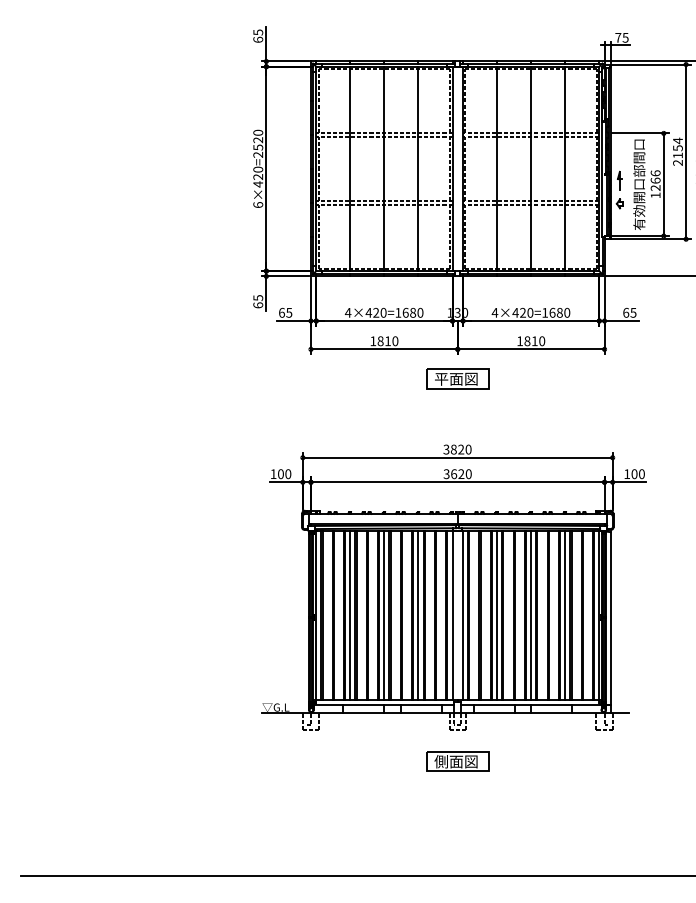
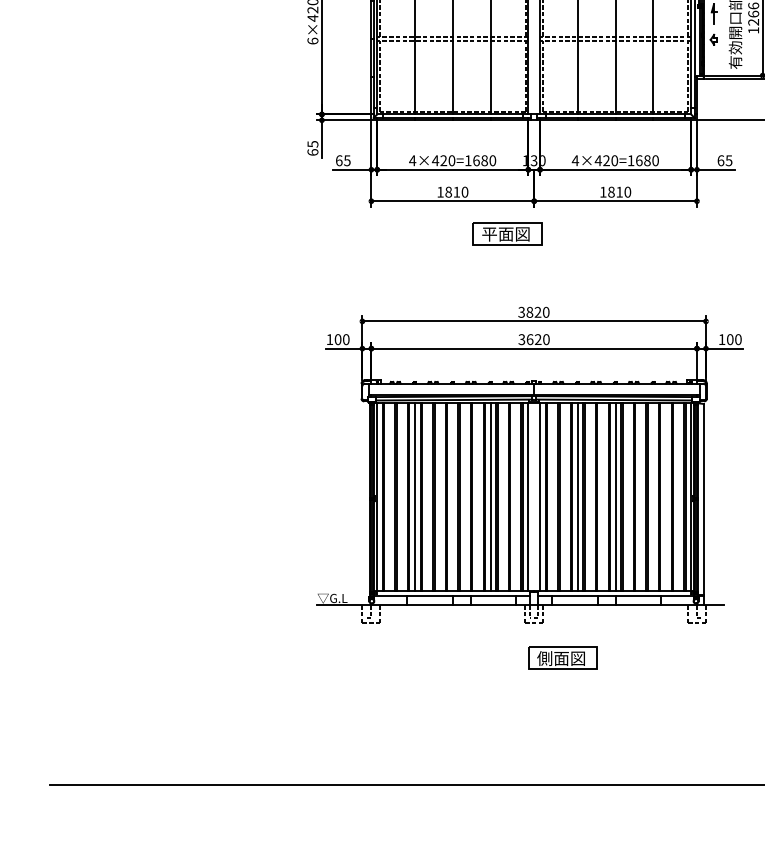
part: (457, 378) -> (507, 233), moved
line: (384, 615) -> (452, 496), removed
line: (565, 615) -> (653, 496), removed
part: (457, 761) -> (562, 658), moved

